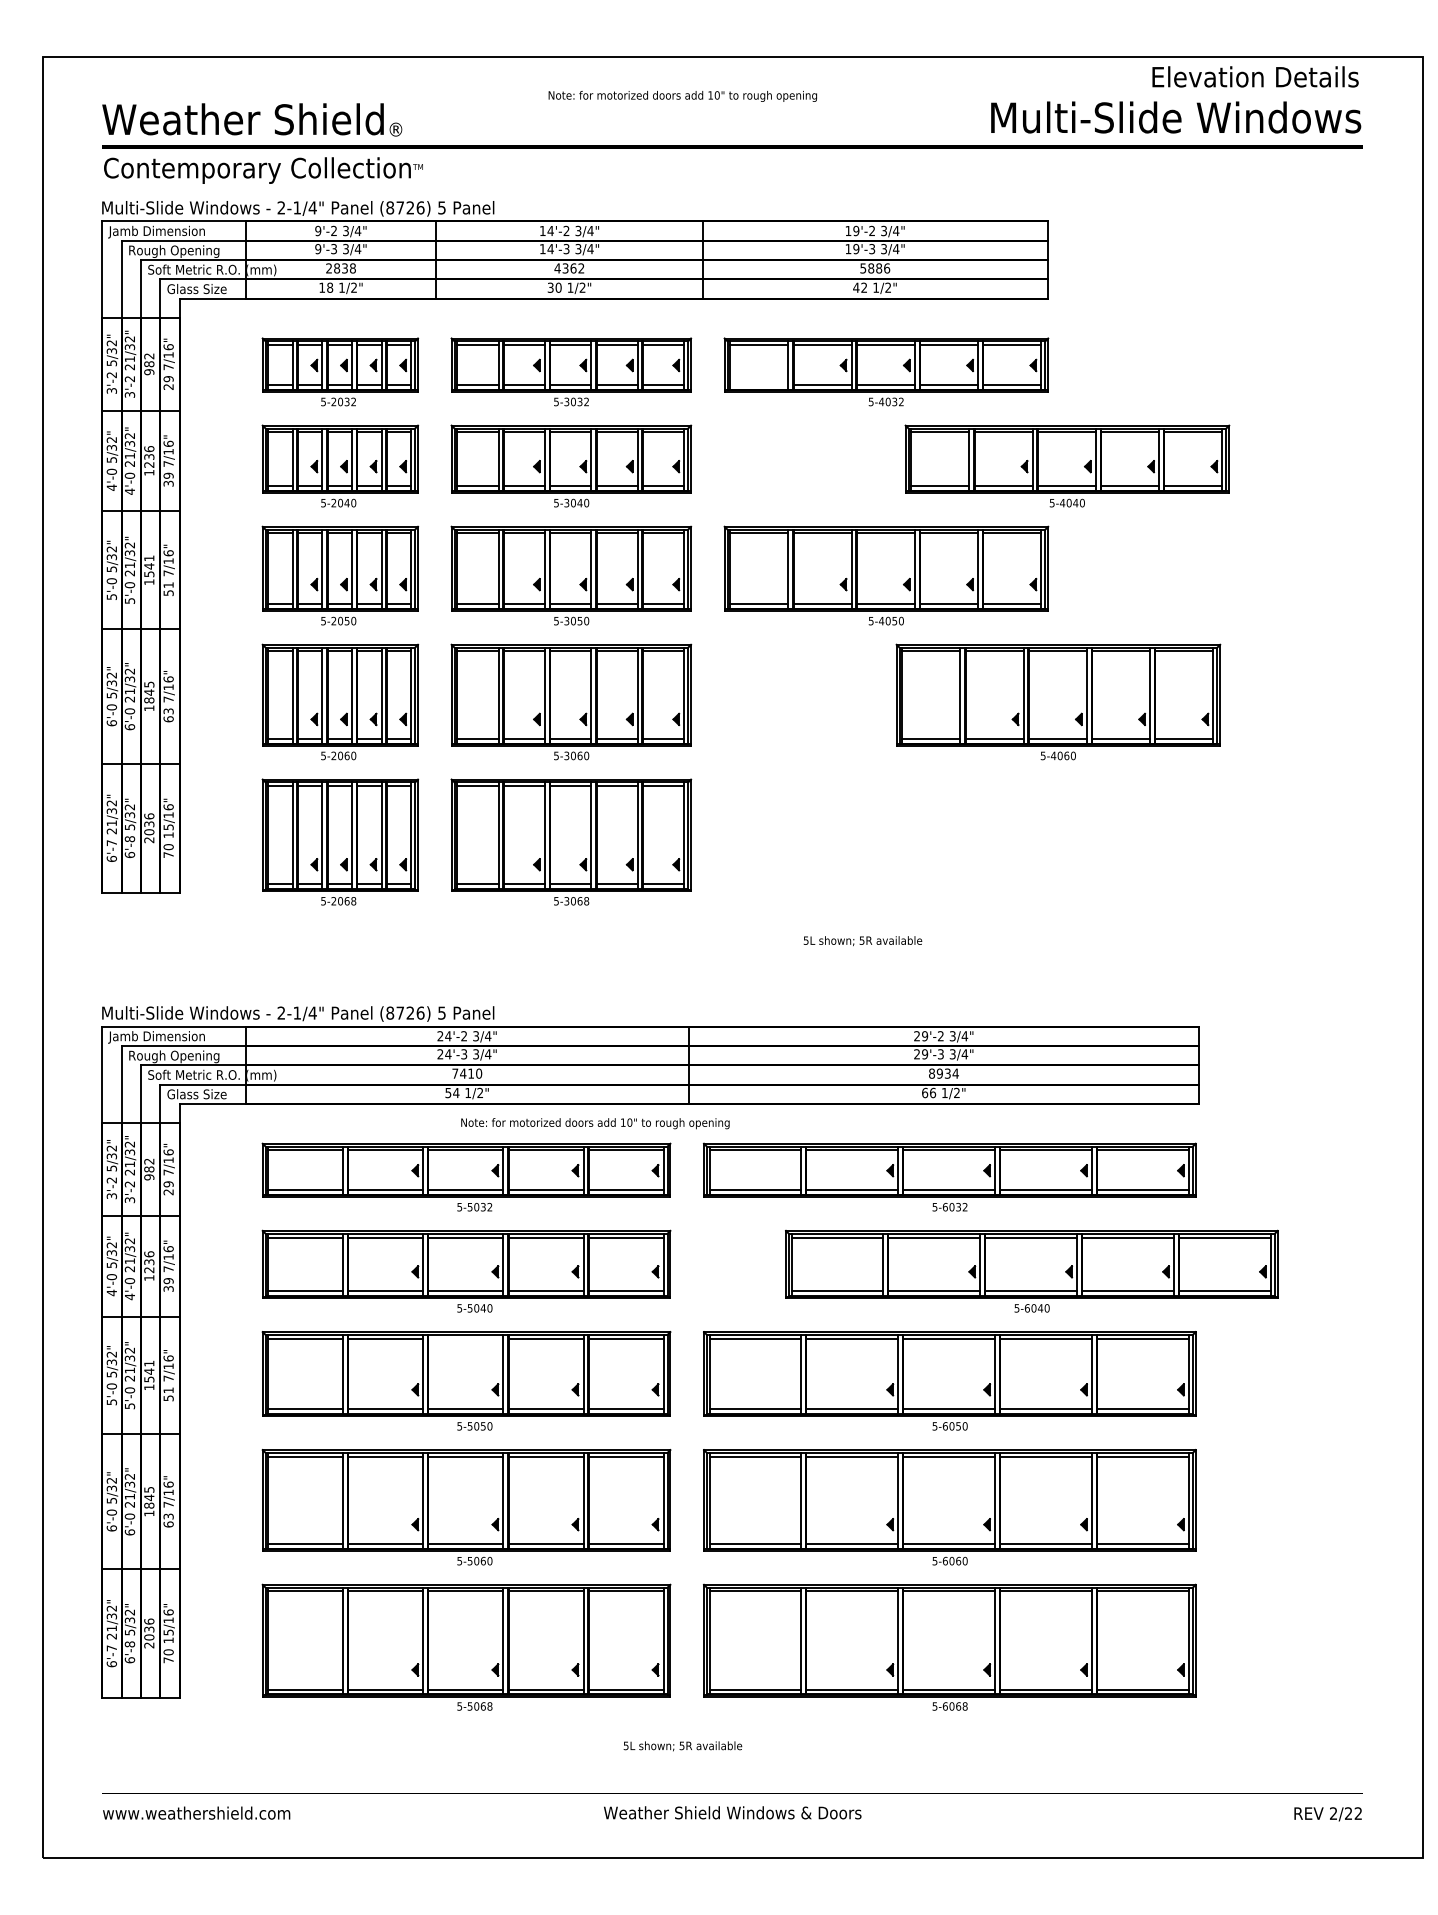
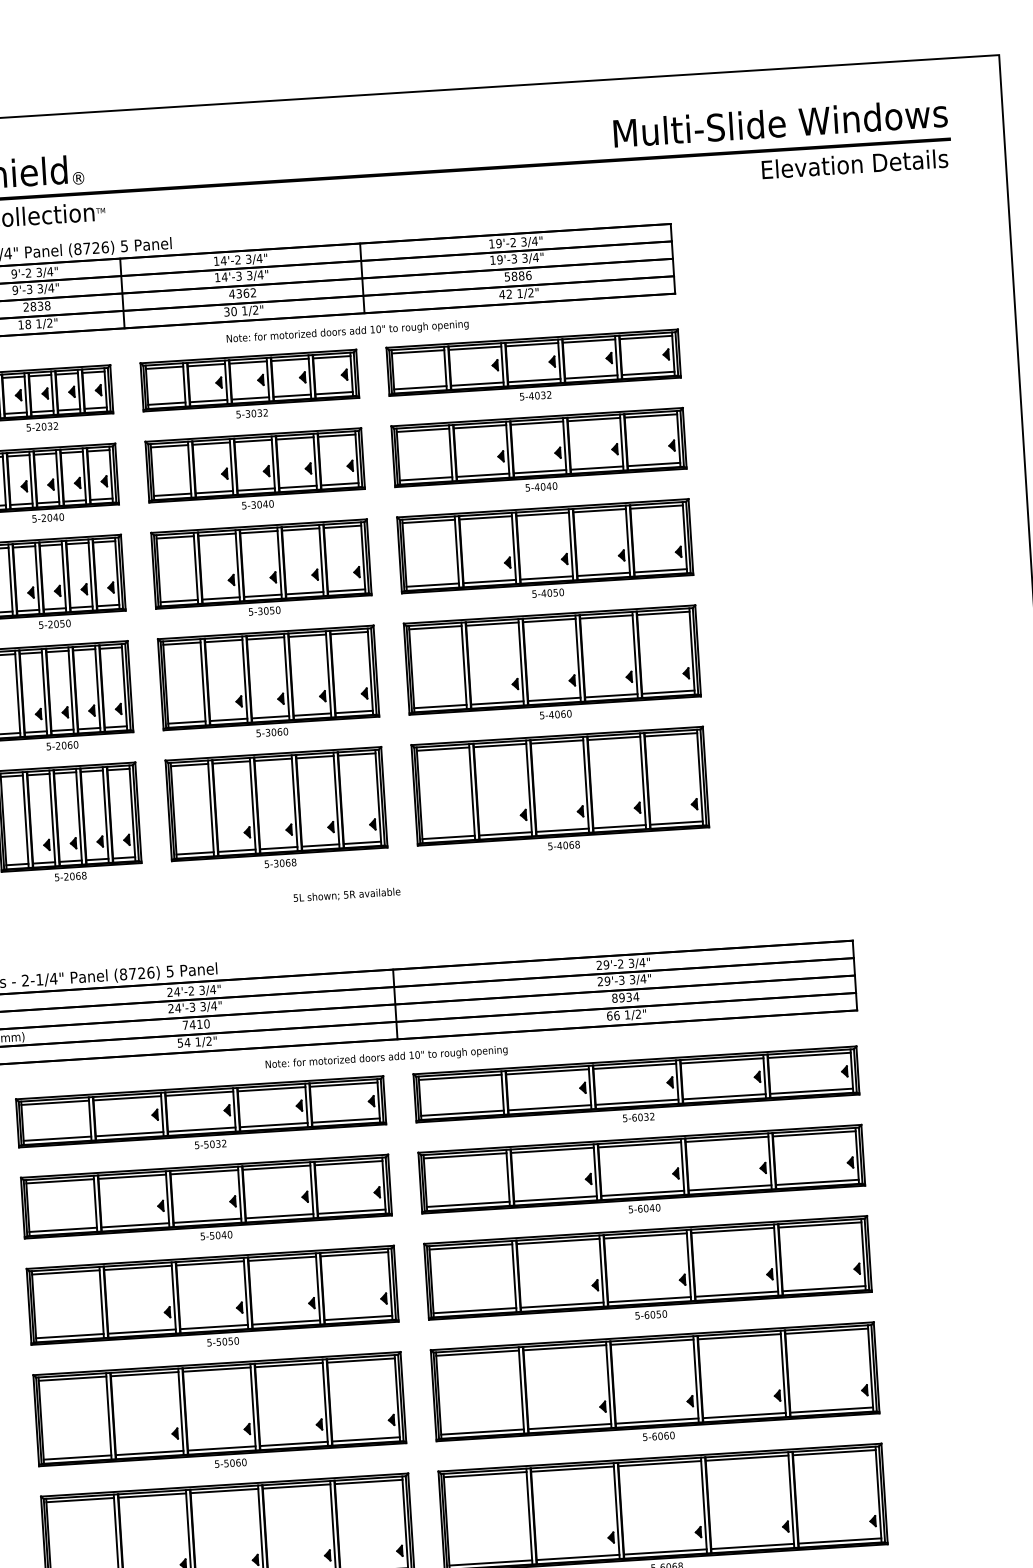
text: (1255, 76) -> (854, 163), moved
text: (682, 96) -> (347, 332), moved
line: (759, 385) -> (420, 388), added
part: (1067, 465) -> (539, 453), moved
part: (1058, 701) -> (552, 665), moved
part: (886, 841) -> (560, 791), added
text: (862, 941) -> (346, 895), moved
text: (595, 1123) -> (386, 1057), moved
part: (1031, 1270) -> (641, 1174), moved
line: (465, 1338) -> (209, 1263), added

